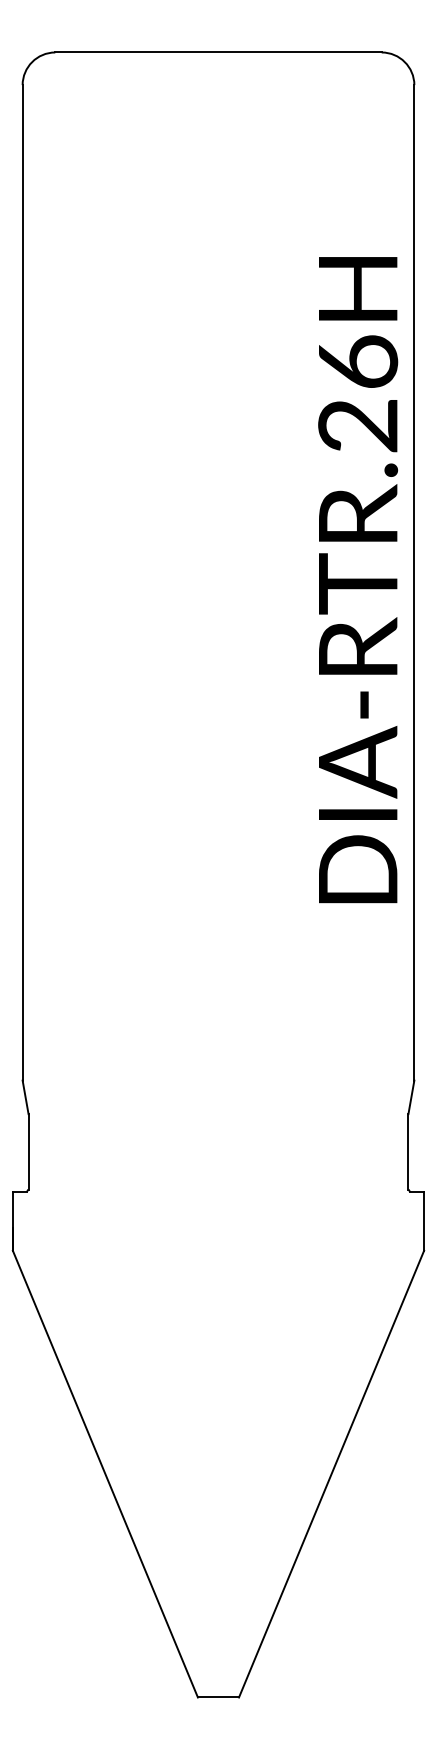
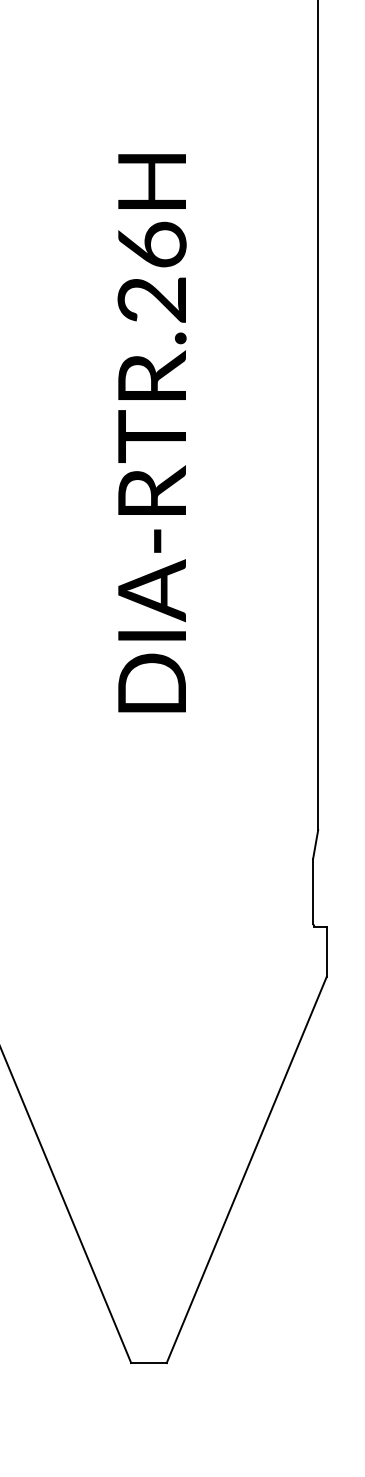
text: (358, 580) -> (152, 433), moved

